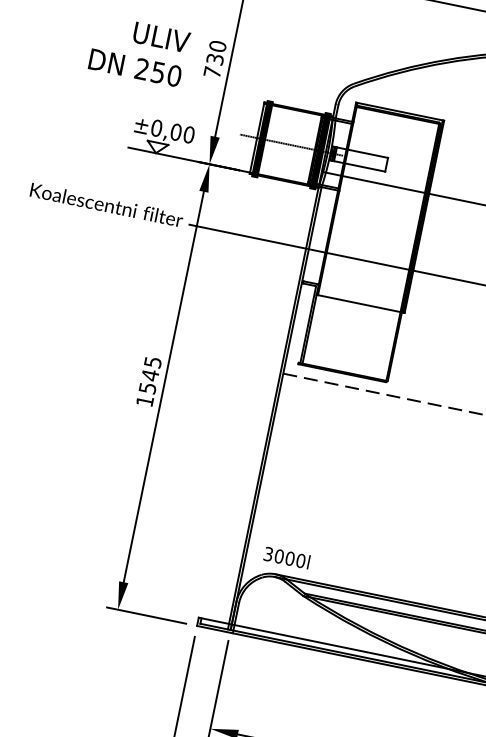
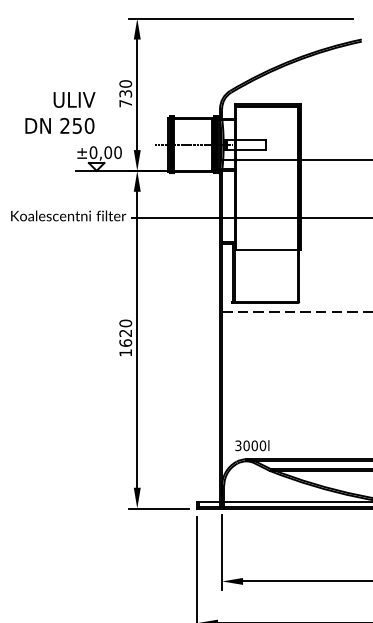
text: (139, 50) -> (60, 112), moved
text: (150, 374) -> (125, 332), 1545 -> 1620

